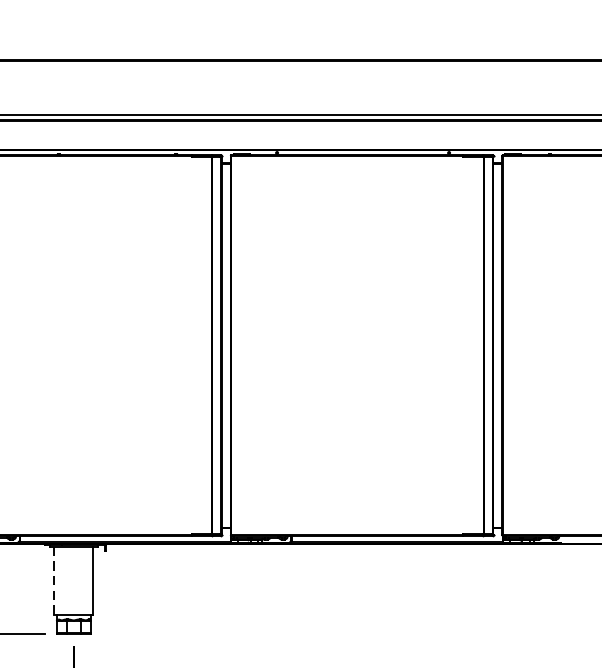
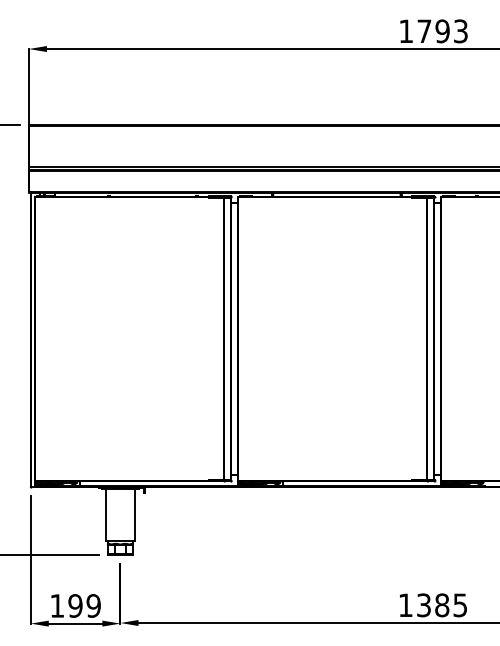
line: (53, 581) -> (105, 515), dashed -> solid

